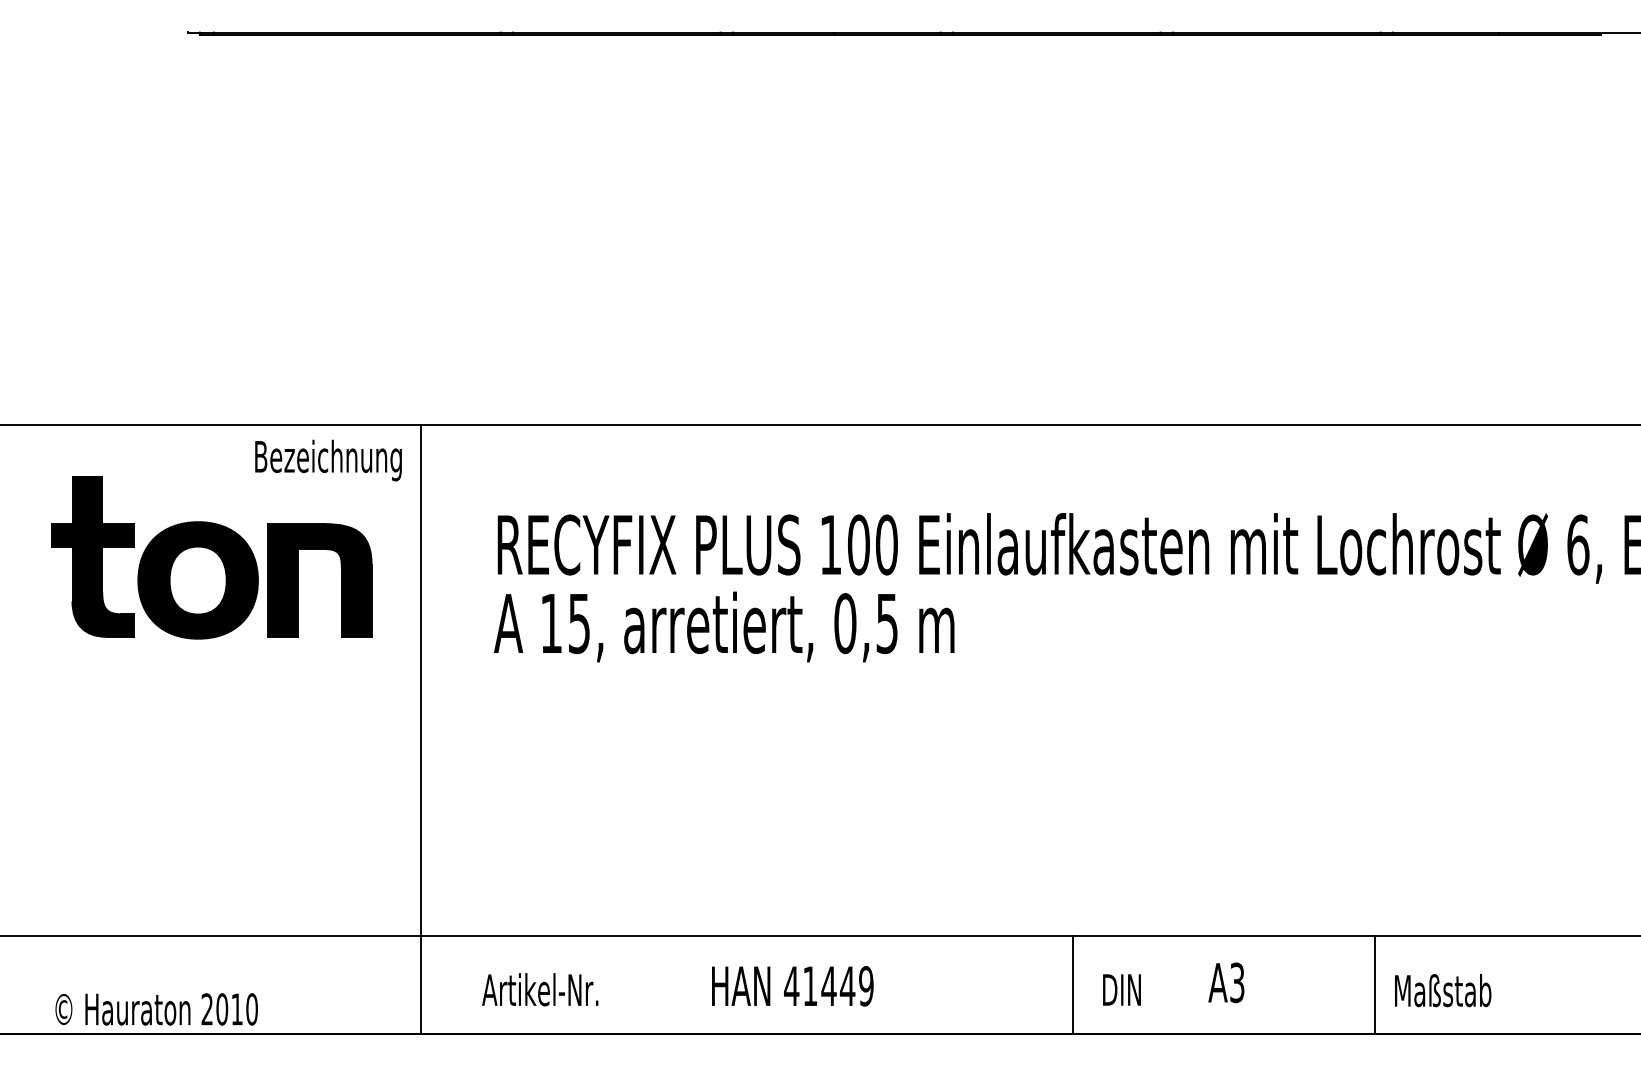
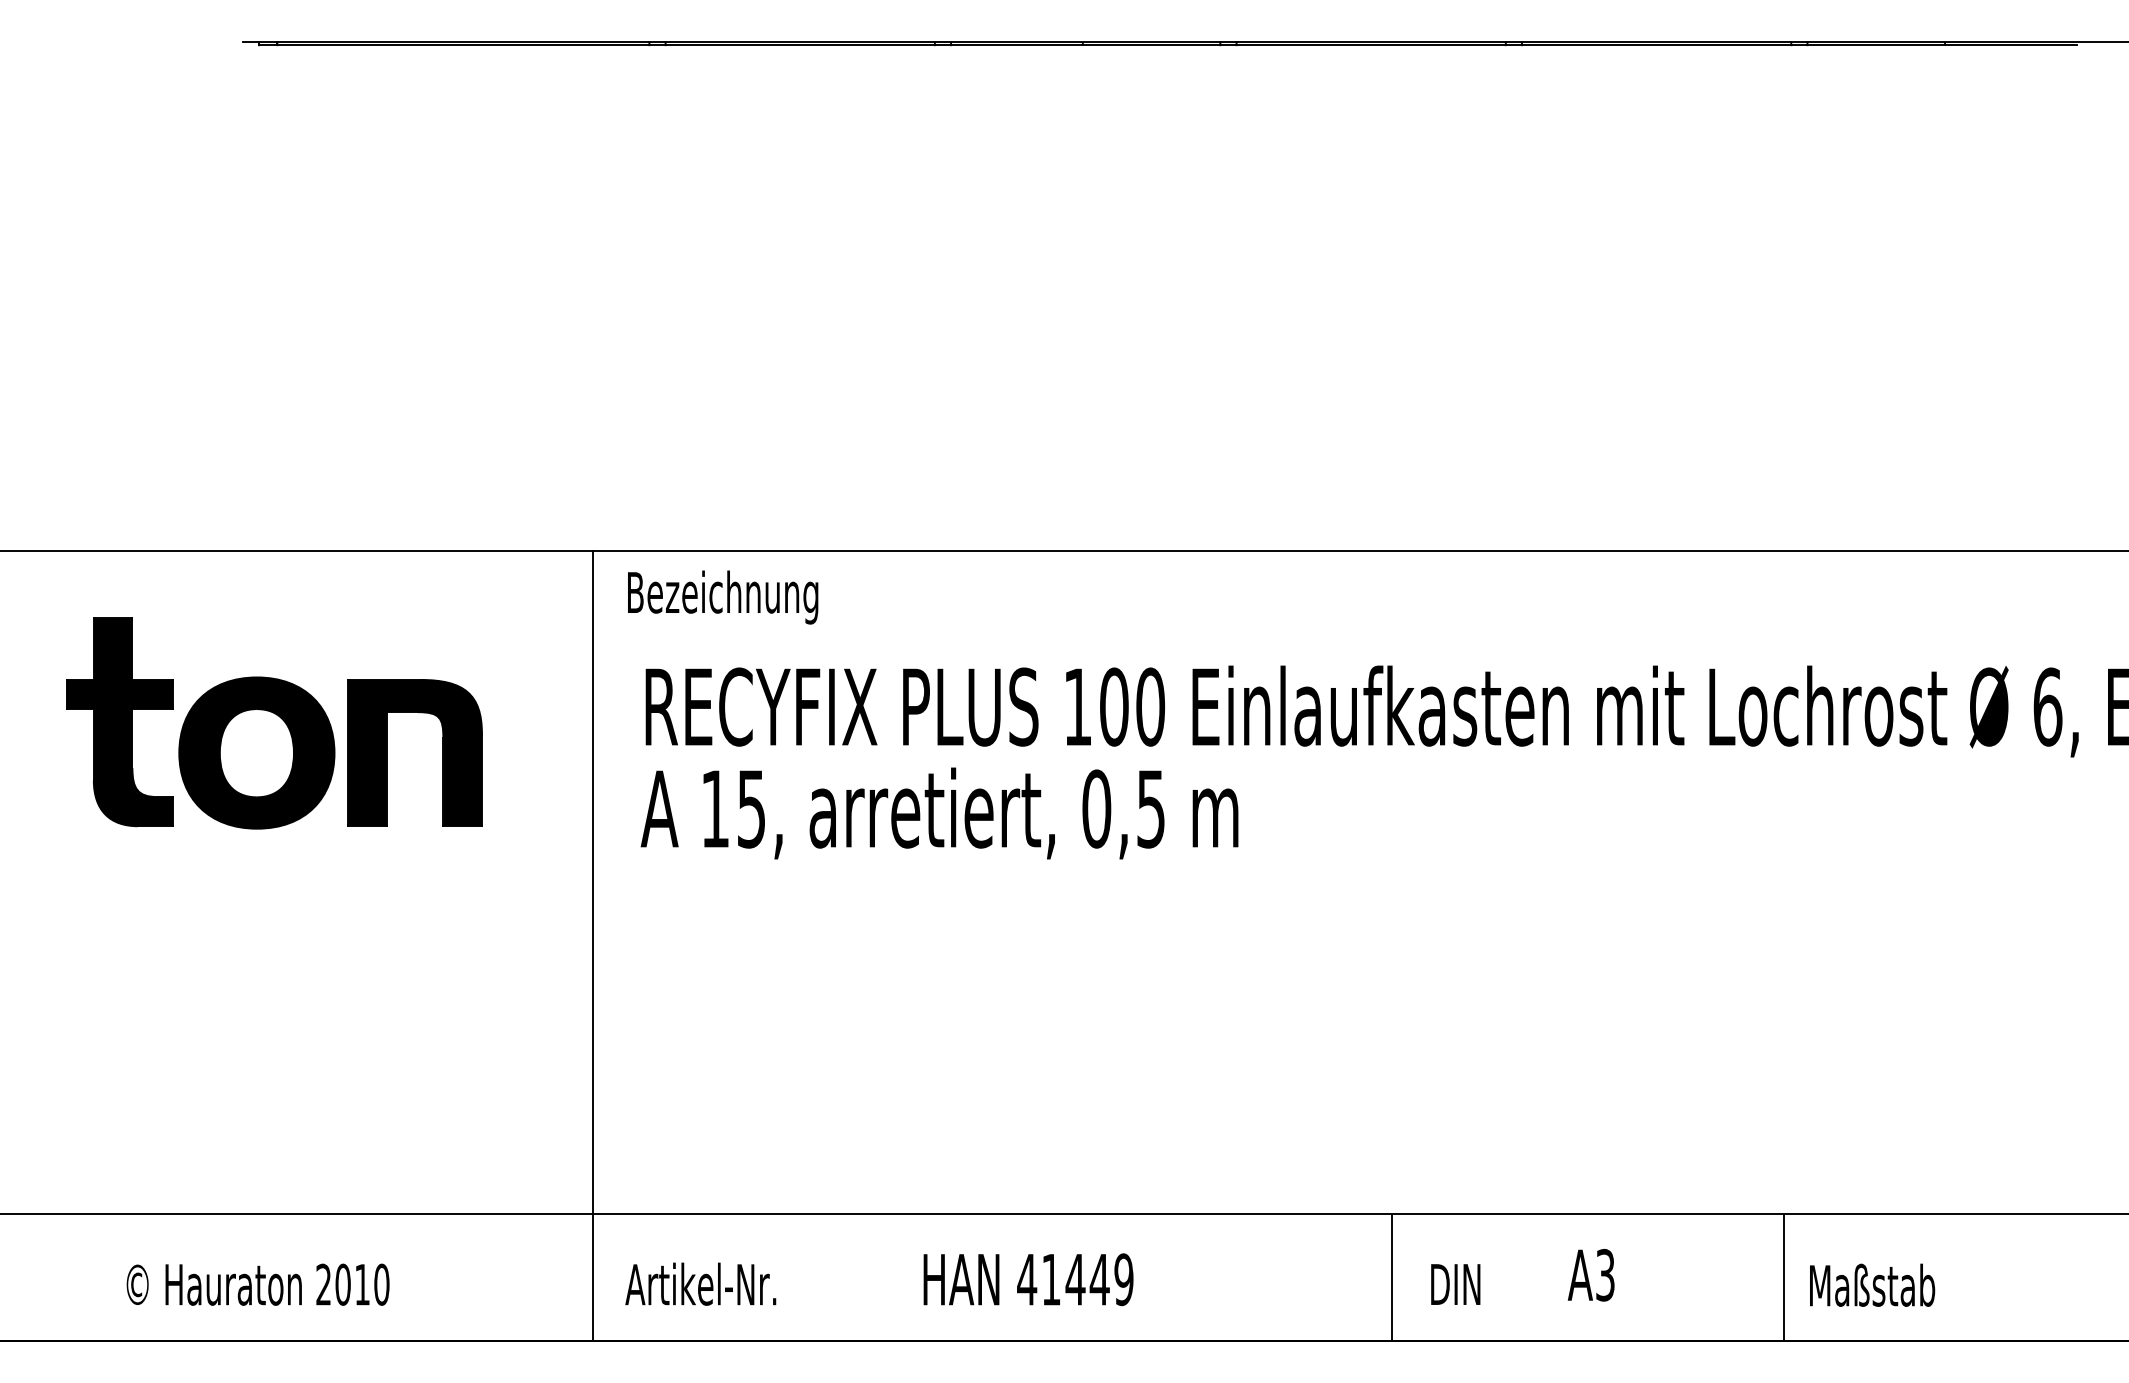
text: (328, 460) -> (723, 597), moved
line: (421, 729) -> (593, 946), moved
text: (156, 1009) -> (257, 1284), moved

